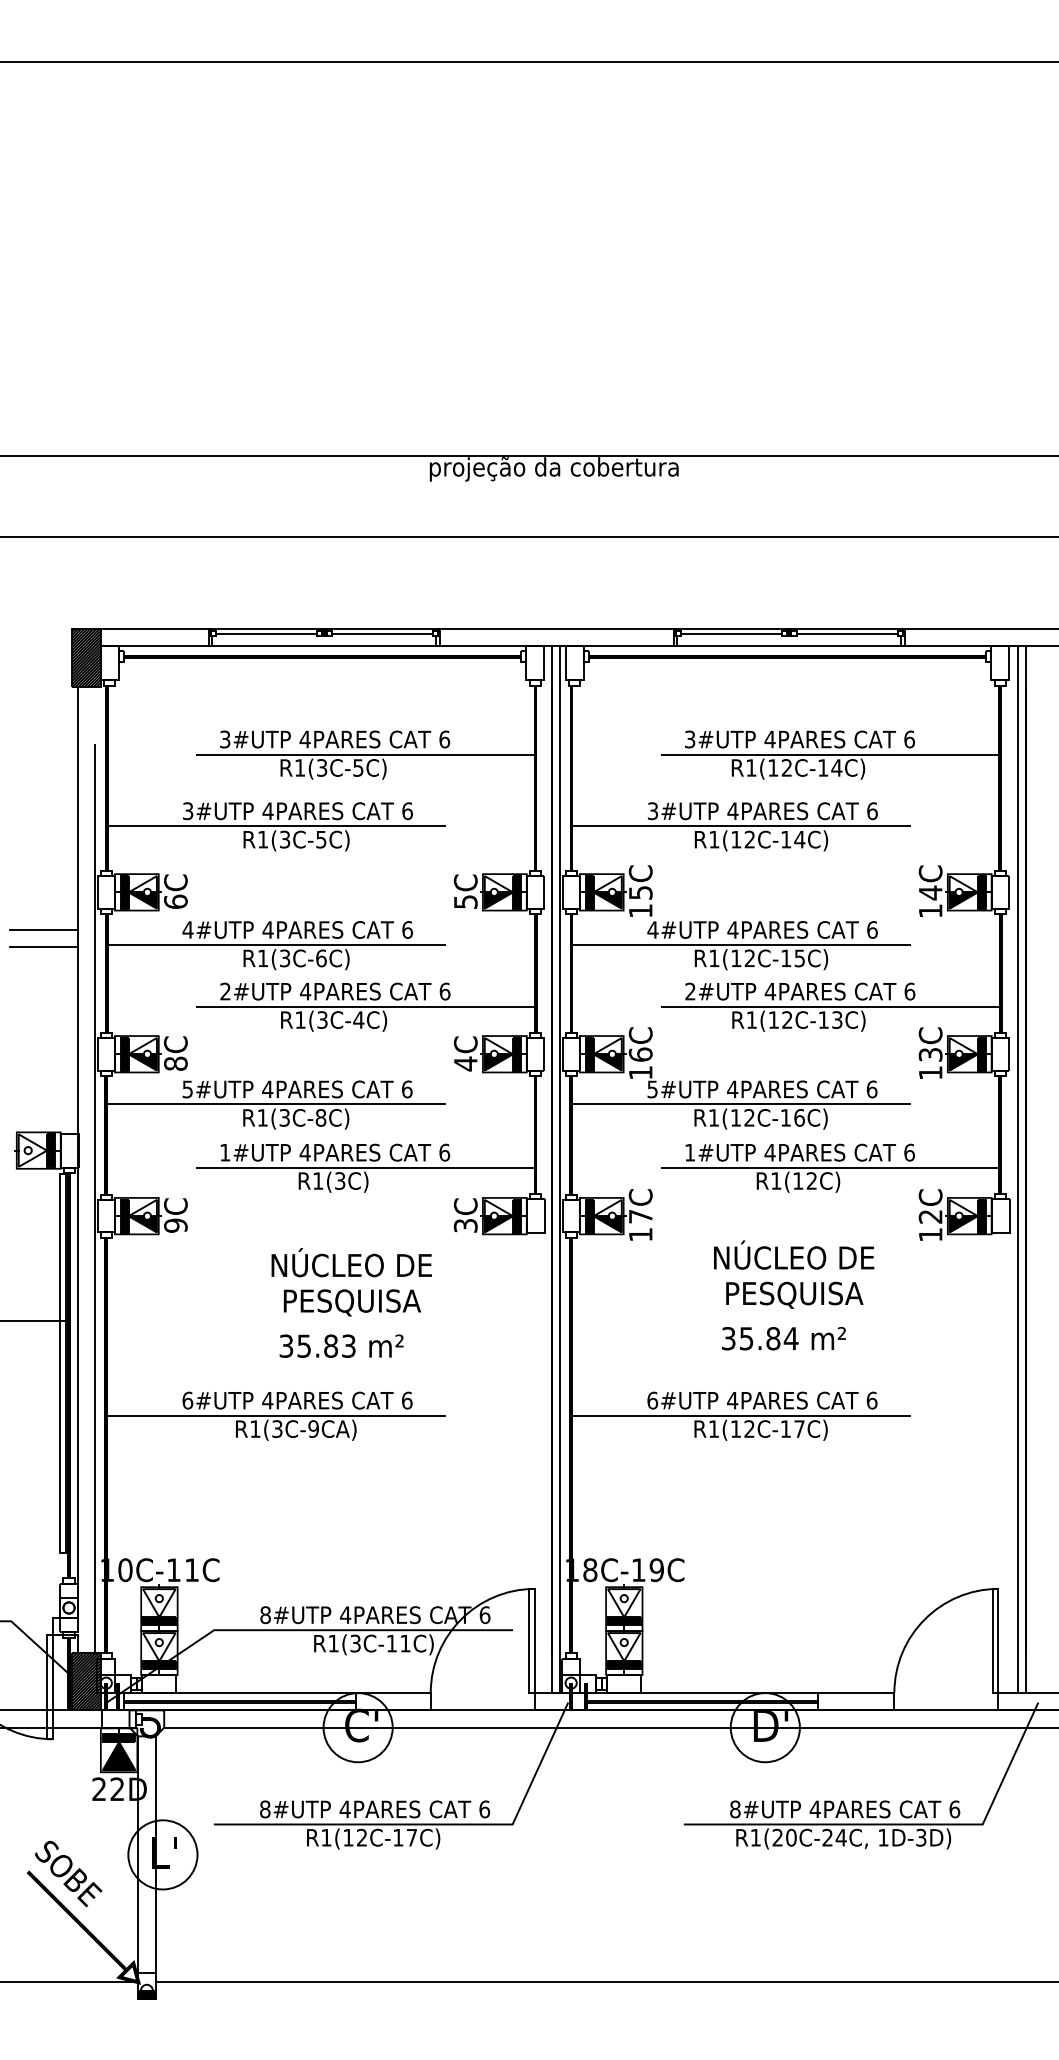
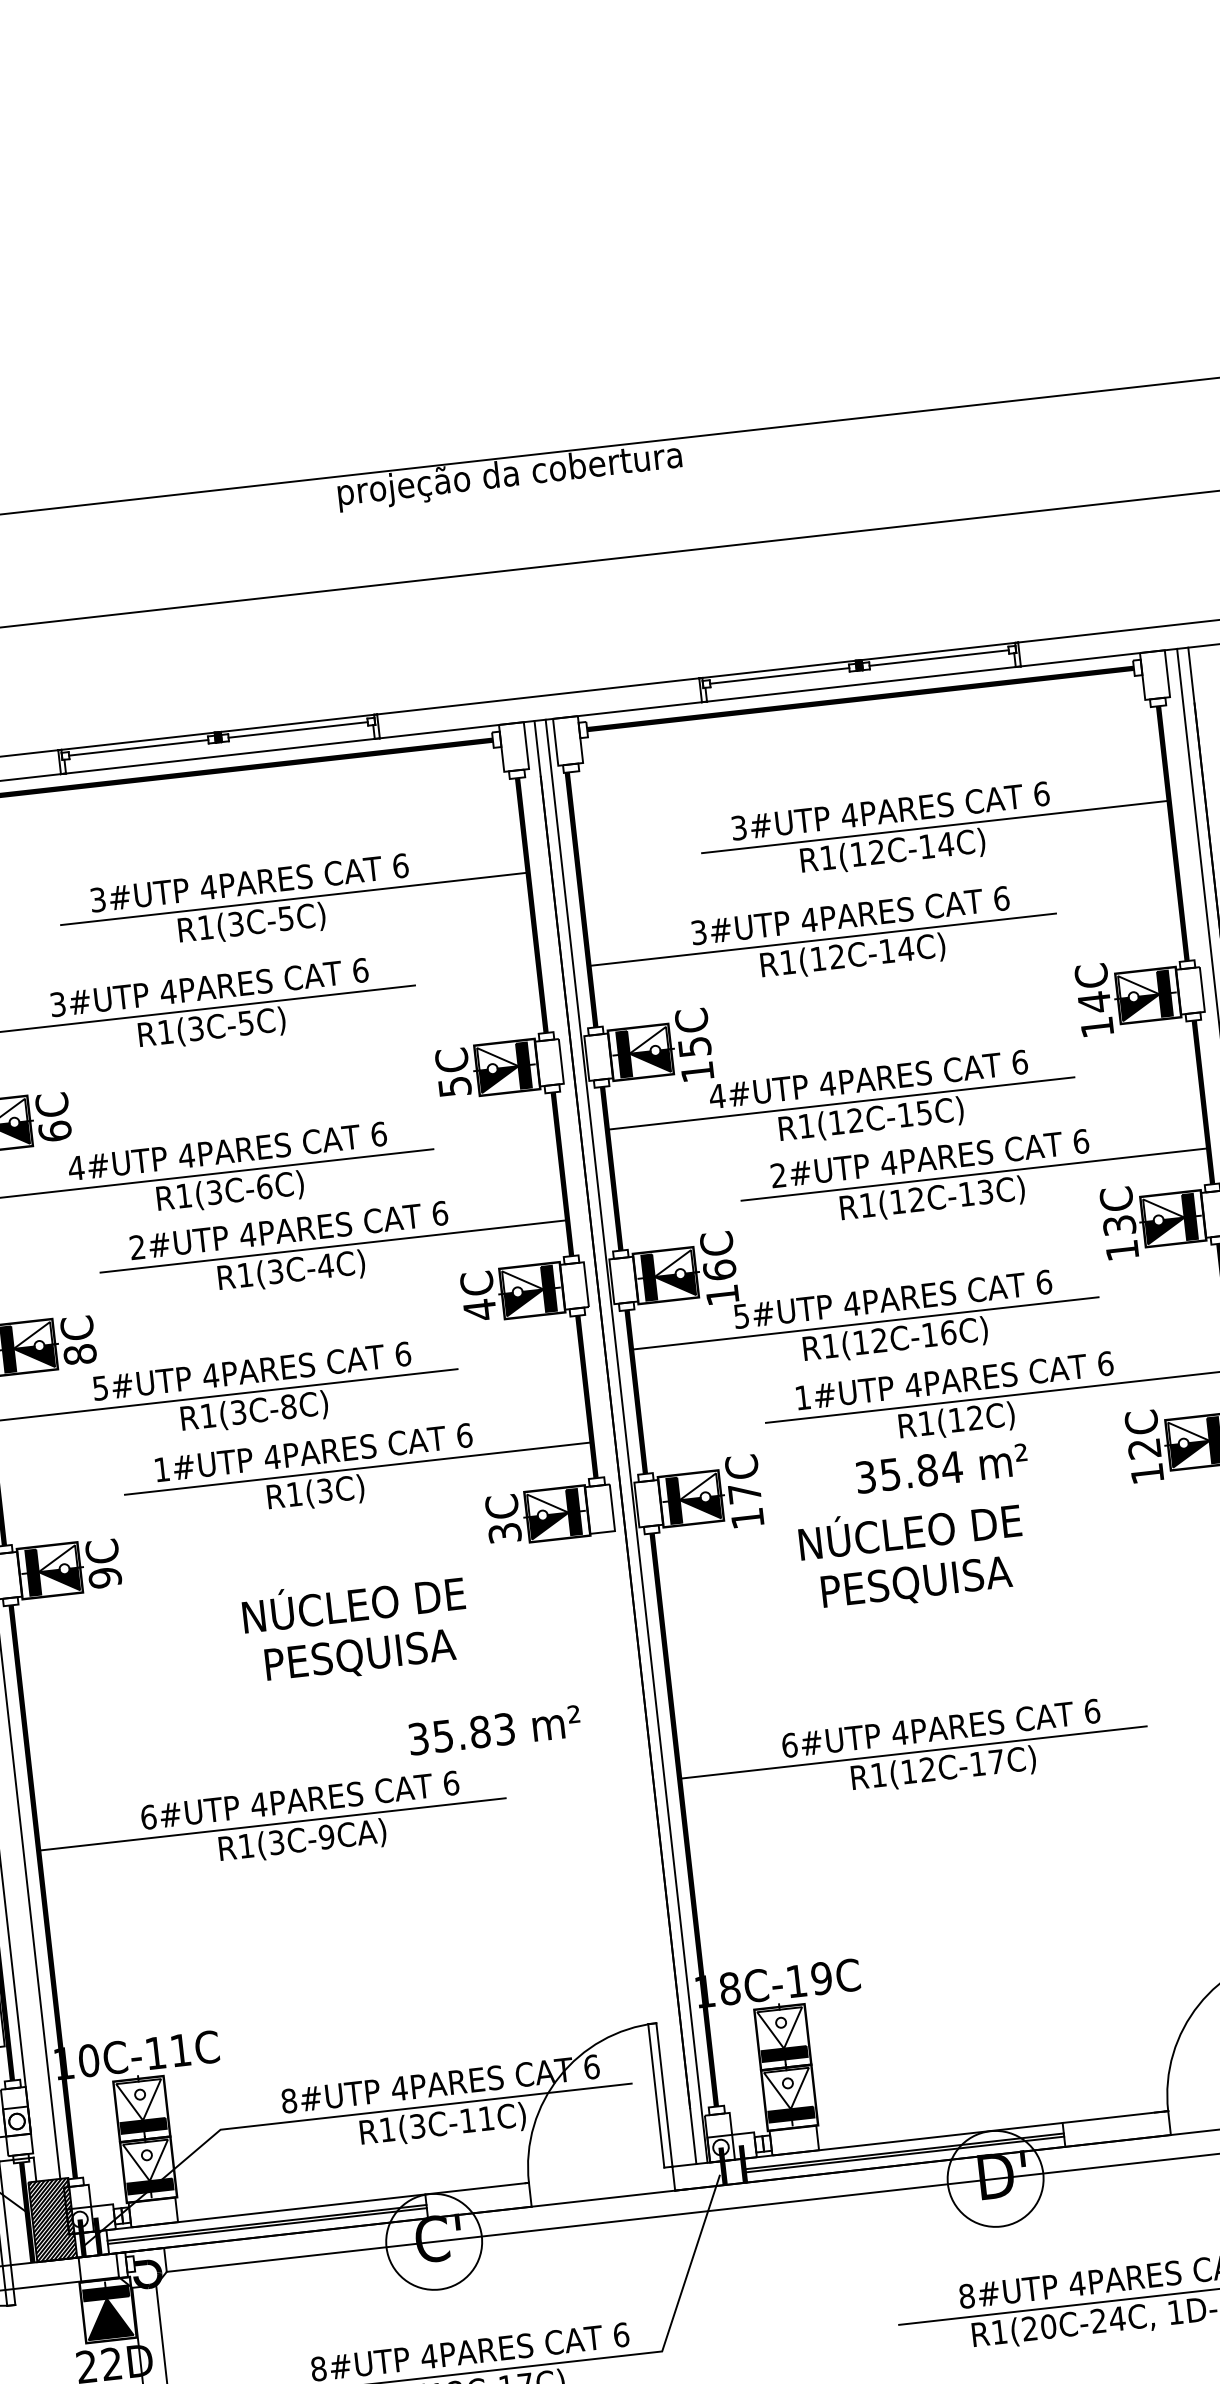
text: (794, 1274) -> (913, 1555), moved
text: (783, 1338) -> (941, 1468), moved
text: (341, 1345) -> (494, 1729), moved

